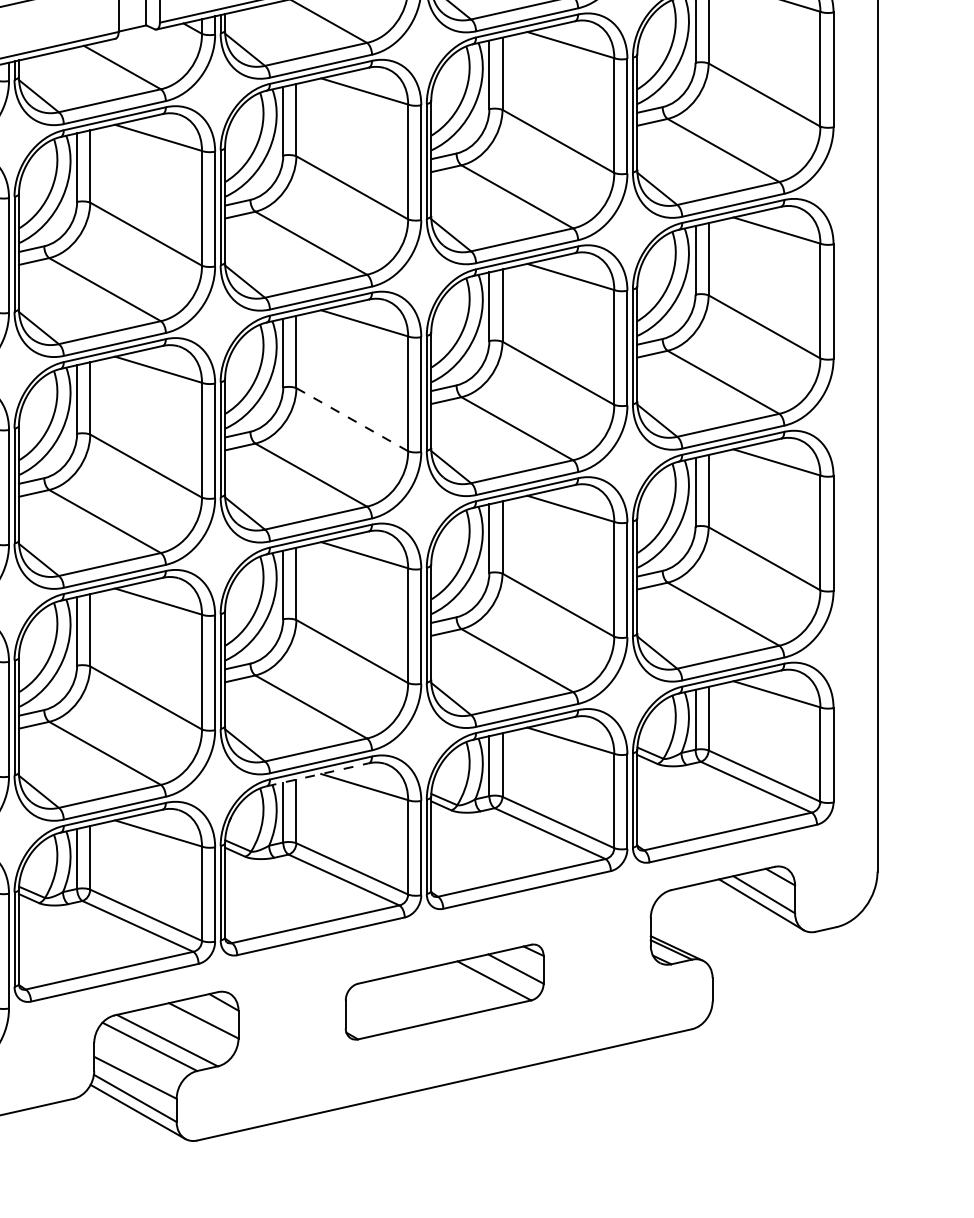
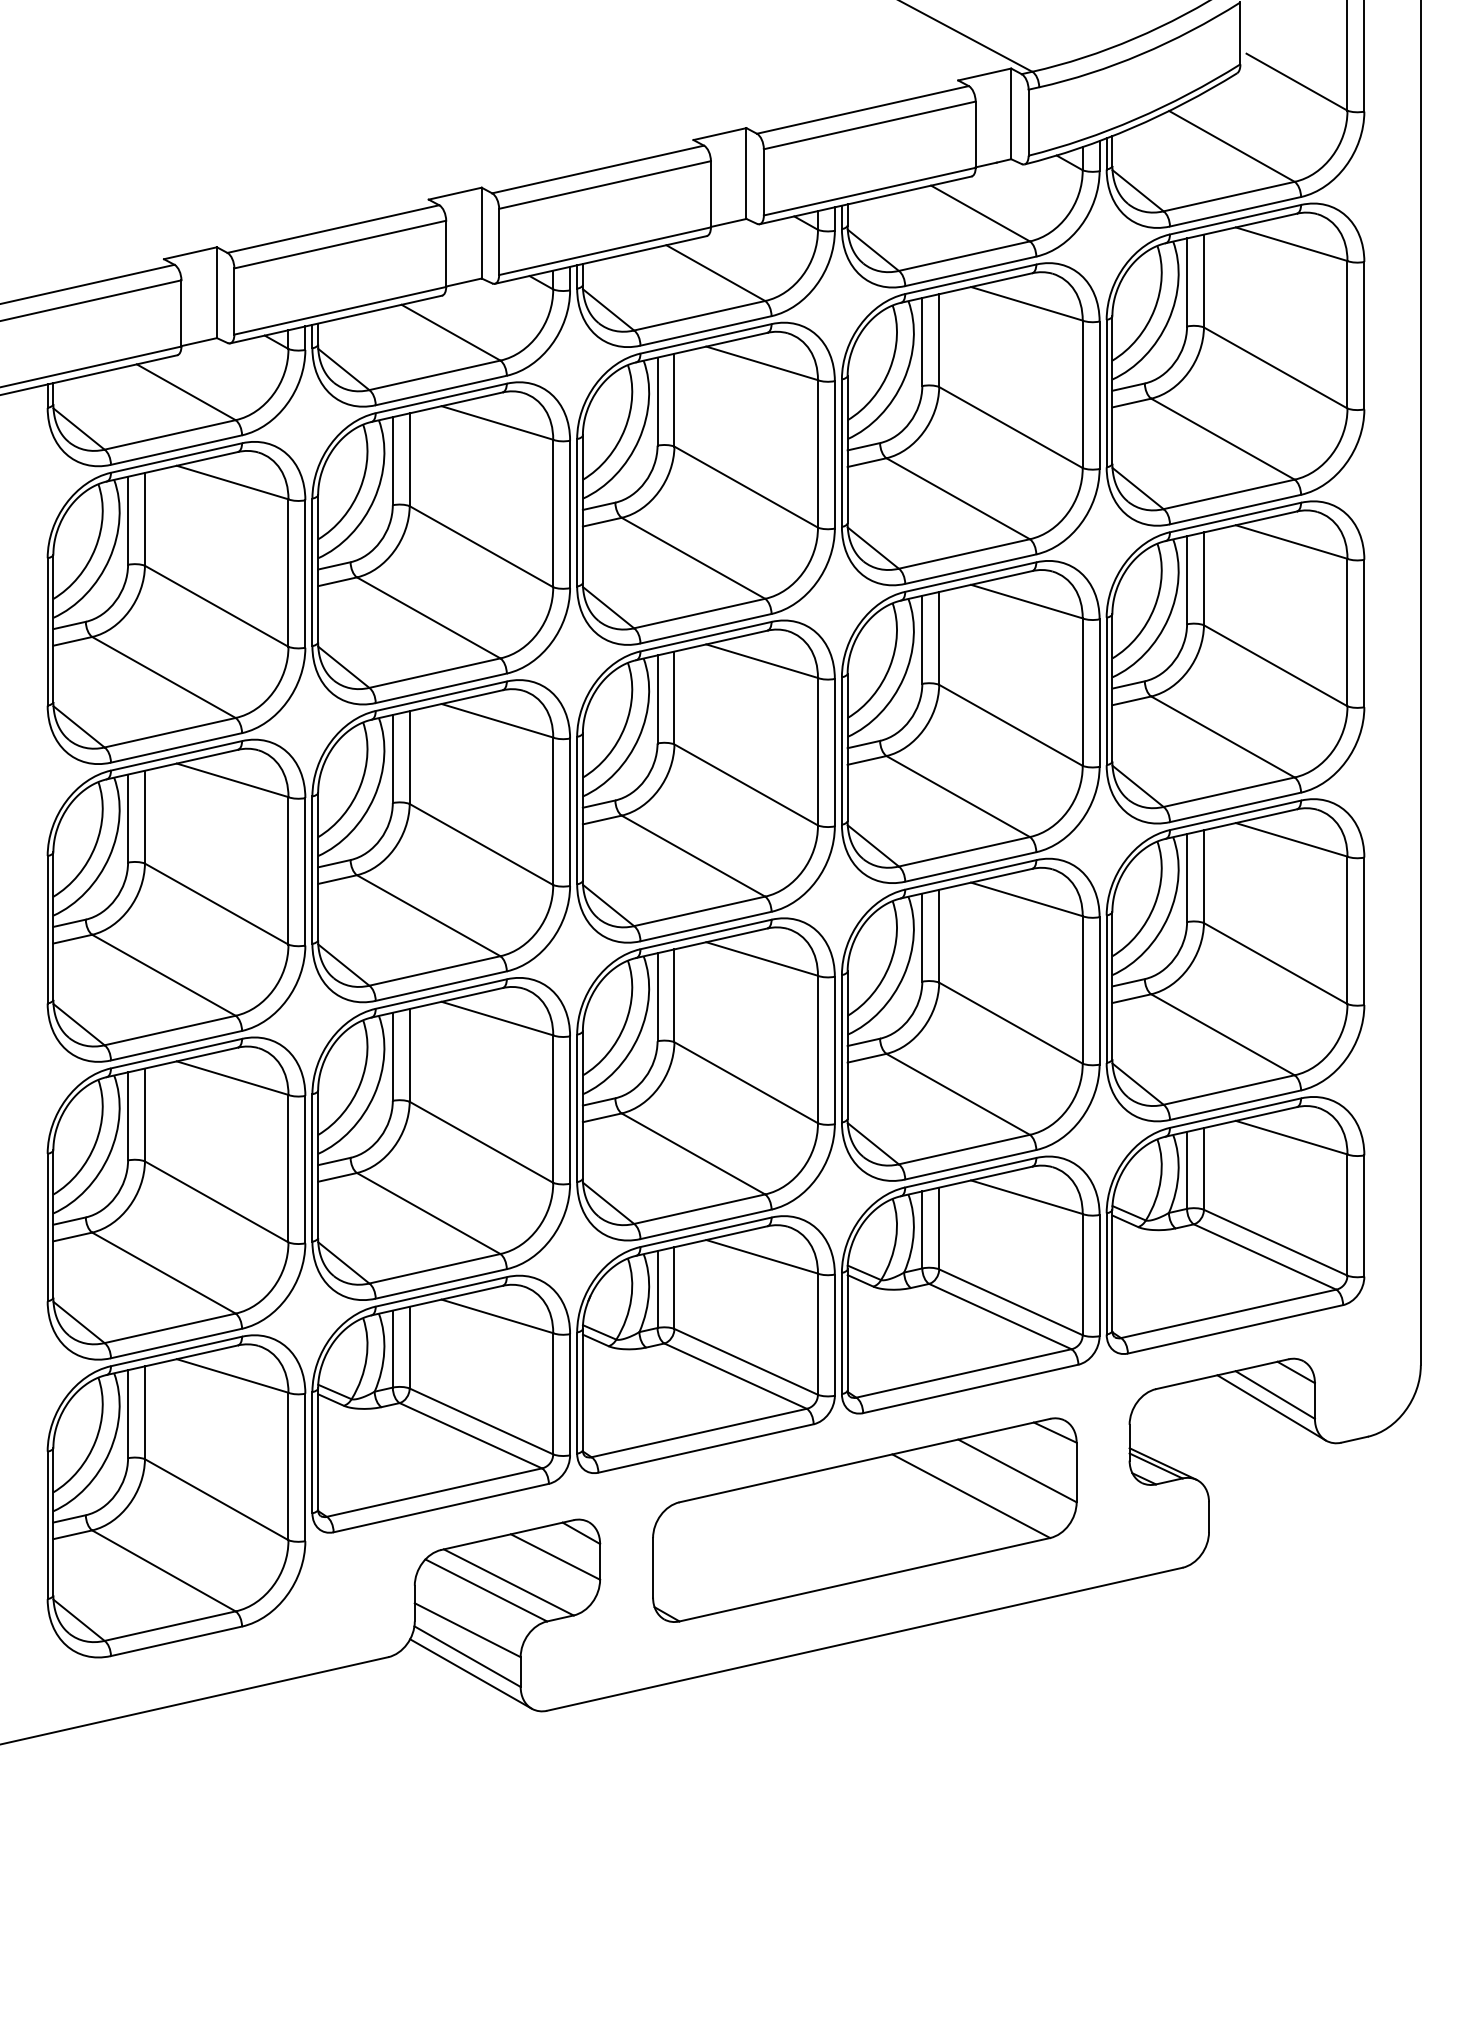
line: (351, 419) -> (745, 784), dashed -> solid
line: (318, 774) -> (702, 1240), dashed -> solid
part: (444, 991) -> (864, 1519), size x1.67

